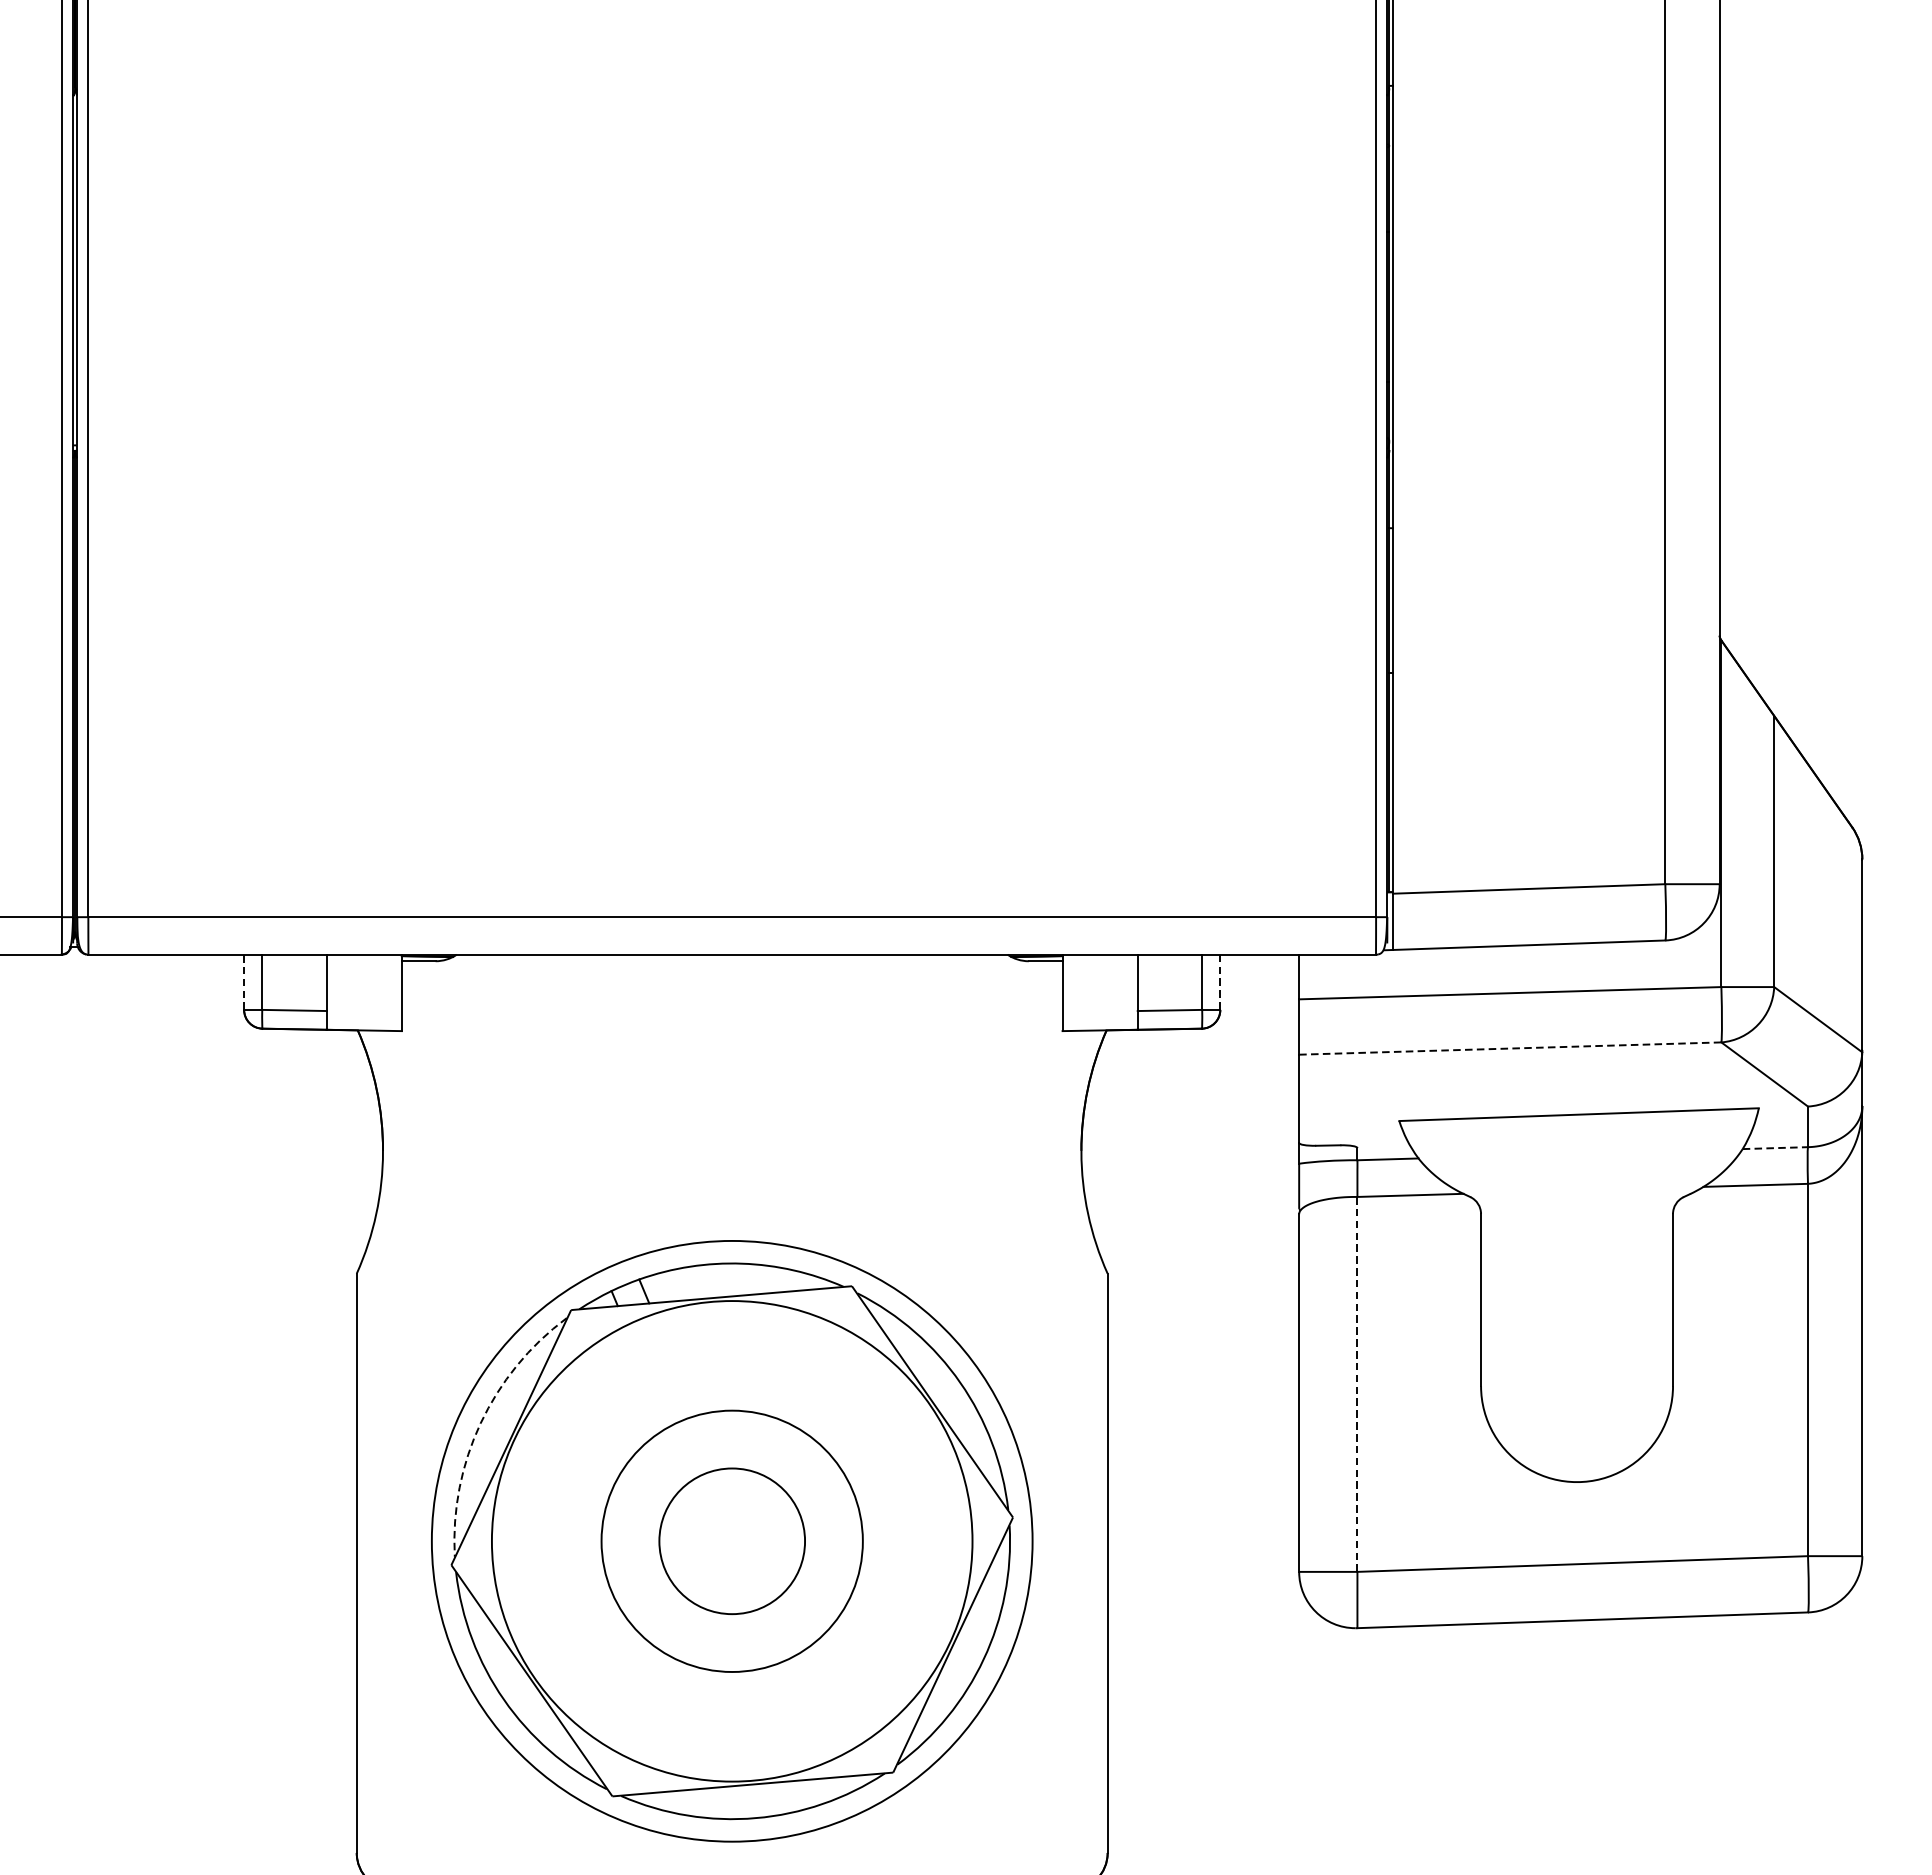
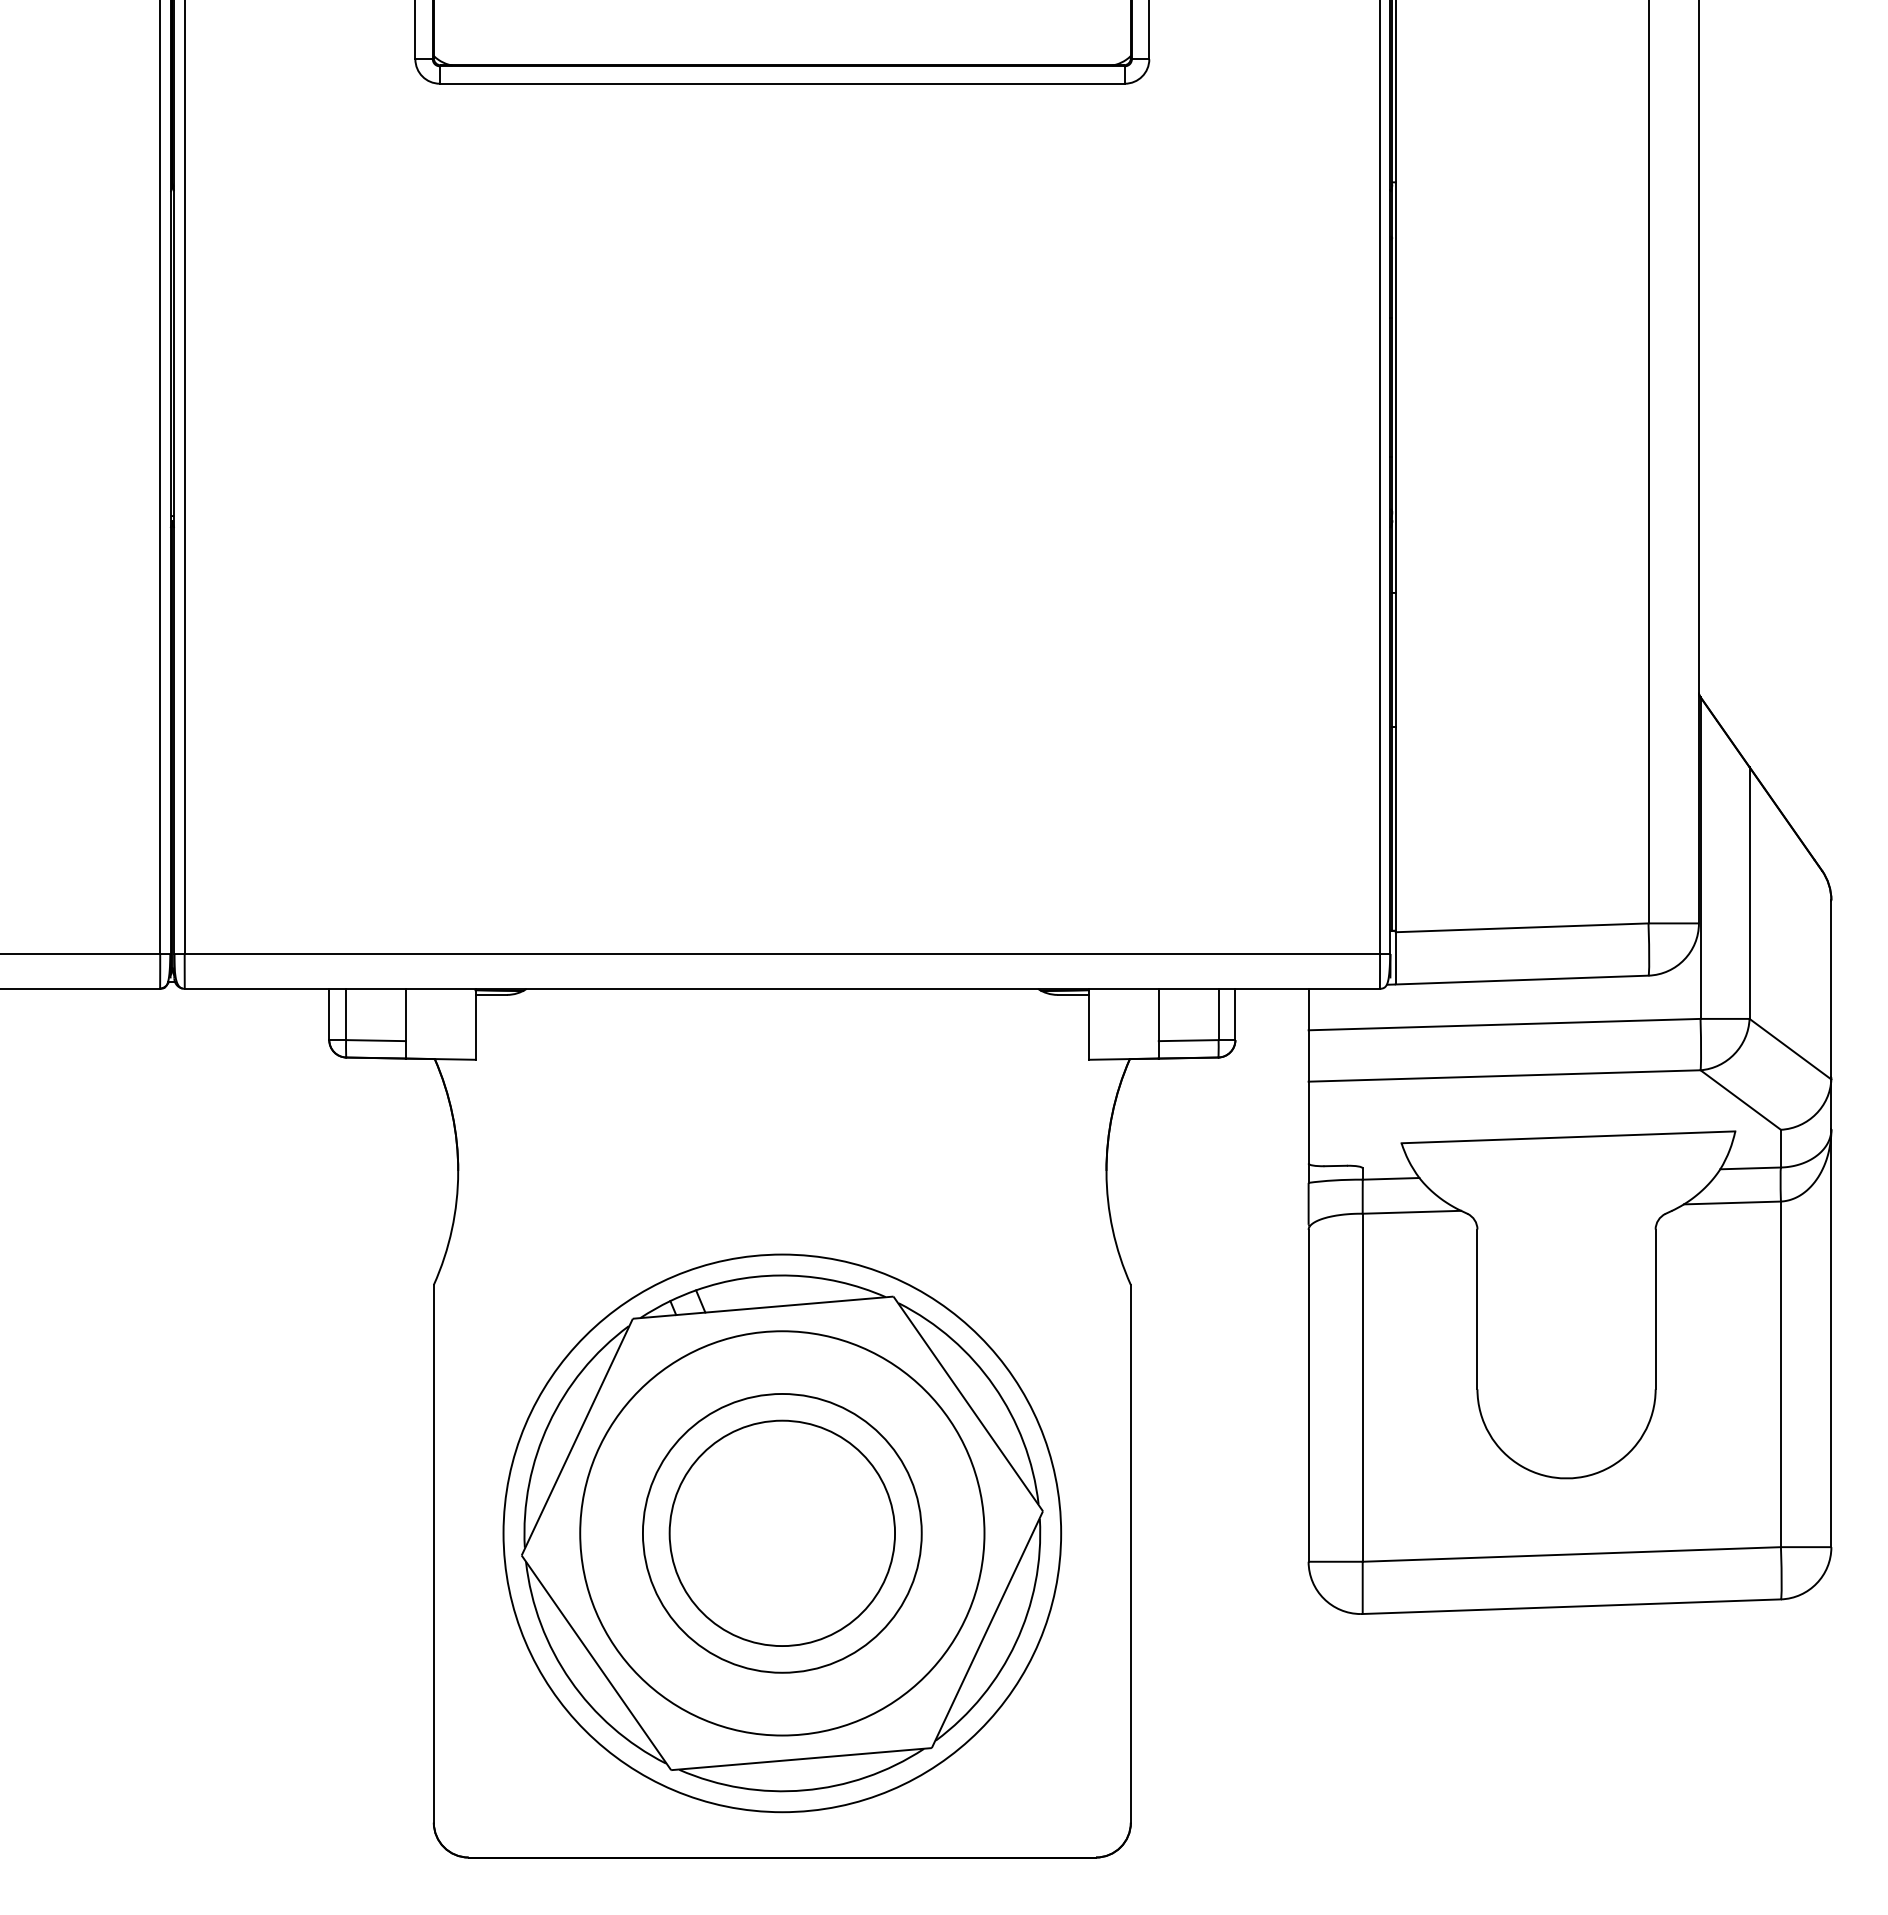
line: (244, 982) -> (329, 1014), dashed -> solid
line: (1220, 982) -> (1235, 1014), dashed -> solid
line: (1511, 1048) -> (1505, 1075), dashed -> solid
line: (1776, 1148) -> (1751, 1168), dashed -> solid
line: (1357, 1384) -> (1362, 1387), dashed -> solid
arc: (480, 1422) -> (548, 1423), dashed -> solid
circle: (731, 1540) -> (781, 1532), size x0.62
circle: (732, 1541) -> (782, 1533), size x1.67
circle: (732, 1541) -> (782, 1533), size x1.67

